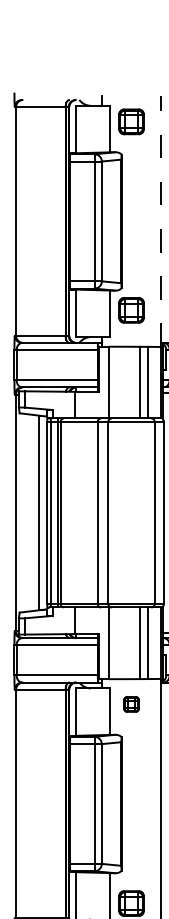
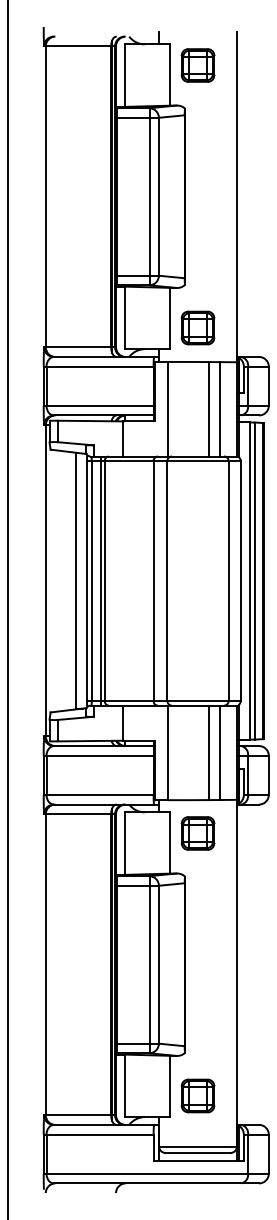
line: (160, 221) -> (236, 196), dashed -> solid
part: (131, 309) -> (197, 327), moved
part: (131, 704) -> (197, 833), size x1.67

